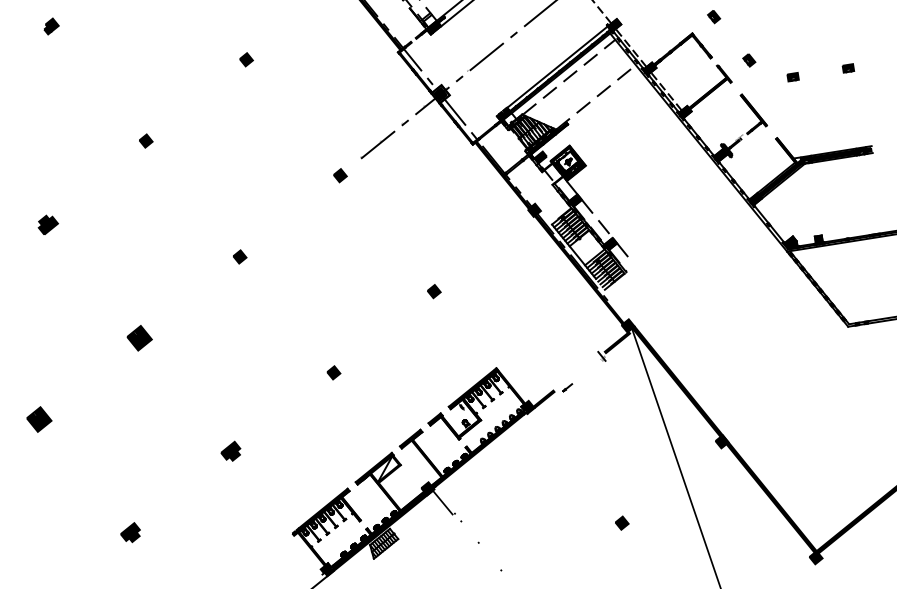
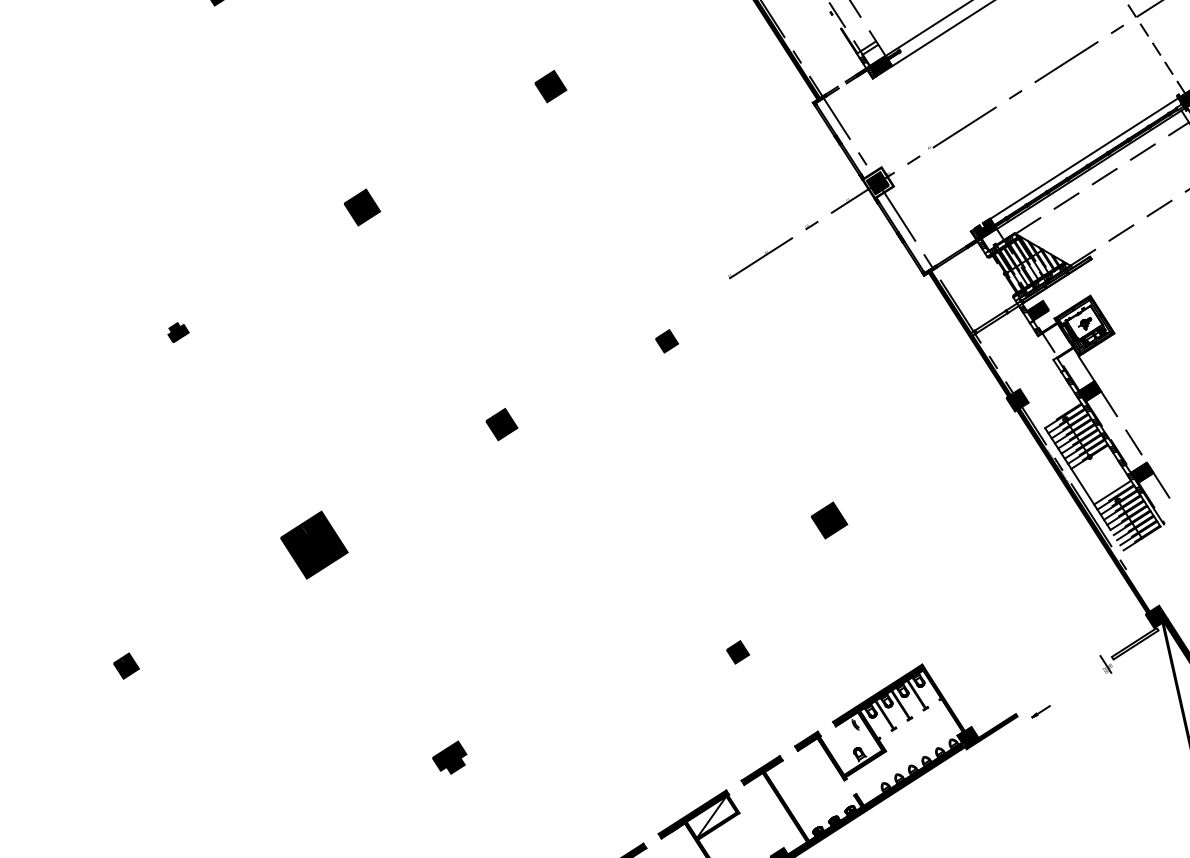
part: (246, 59) -> (551, 86), size x1.4
part: (146, 140) -> (363, 206), size x1.6
part: (340, 175) -> (667, 341), moved
part: (47, 224) -> (177, 332), size x0.6
part: (240, 256) -> (503, 423), size x1.4
part: (434, 291) -> (830, 520), size x1.6
part: (139, 338) -> (314, 545), size x1.6
part: (333, 372) -> (737, 651), moved
part: (39, 419) -> (126, 666), size x0.6

